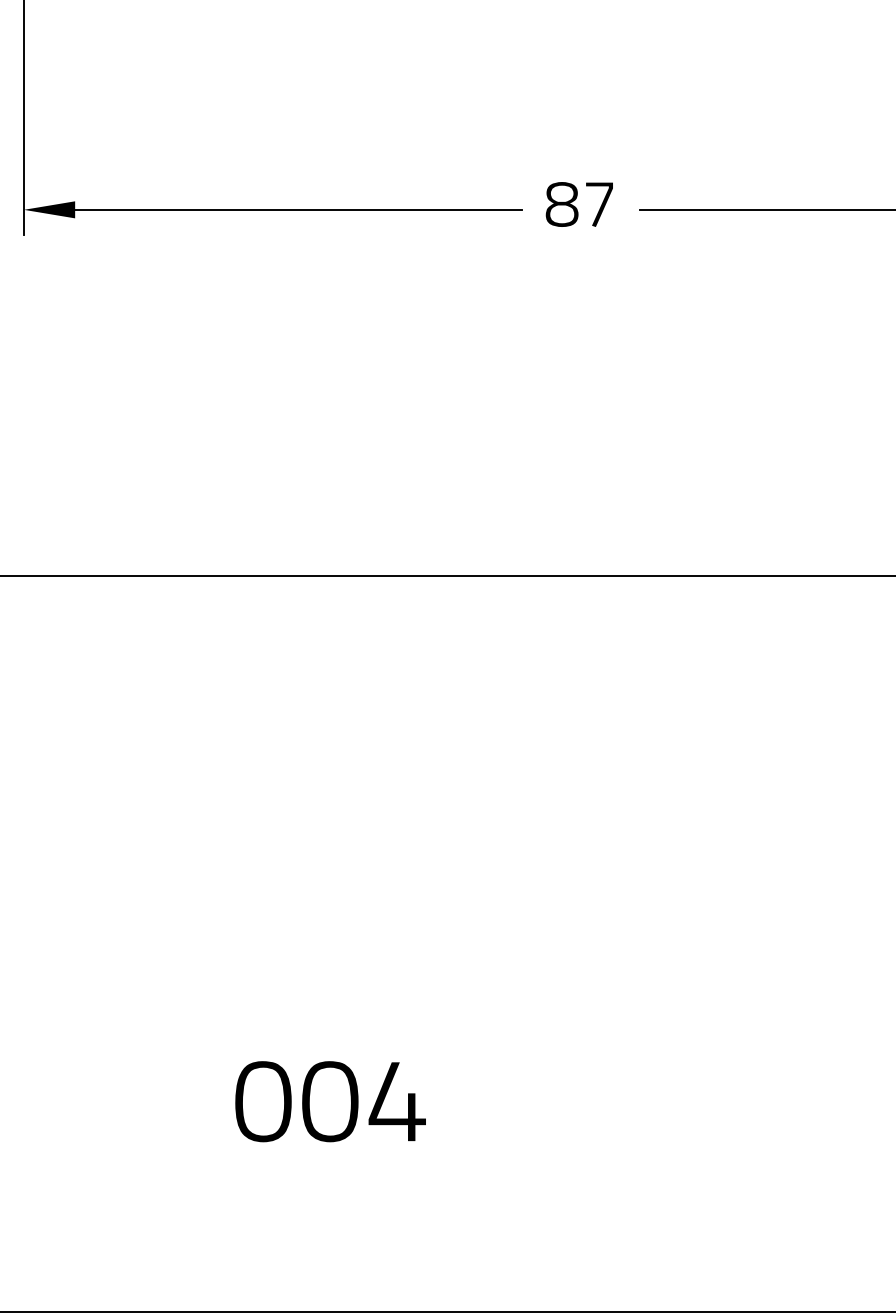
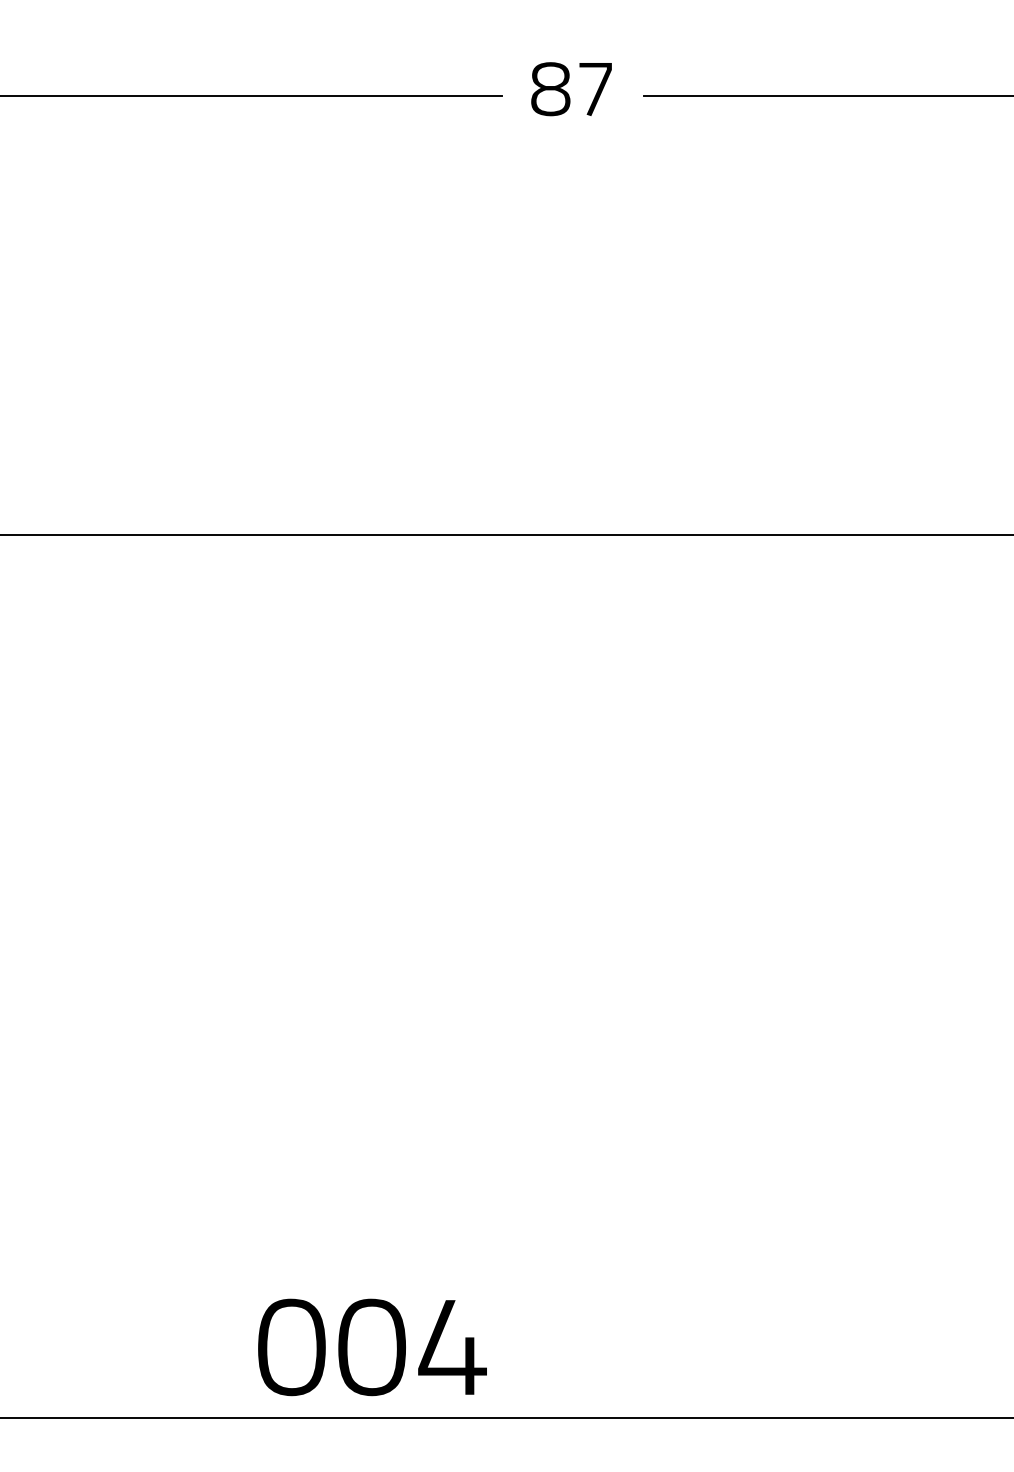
text: (330, 1101) -> (372, 1347), moved

